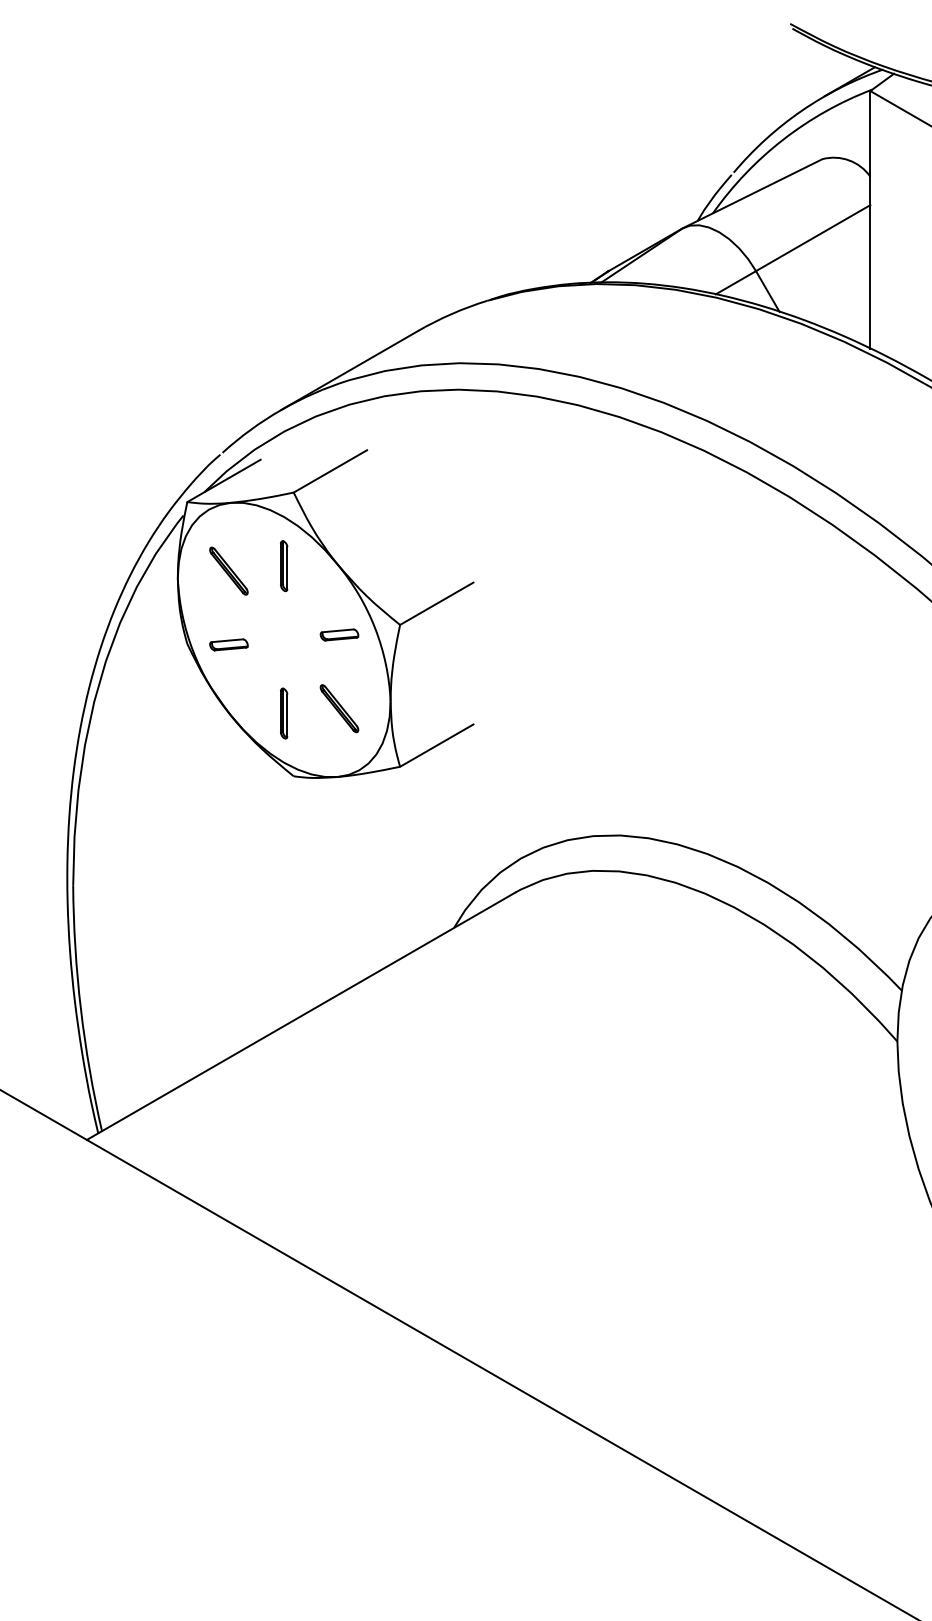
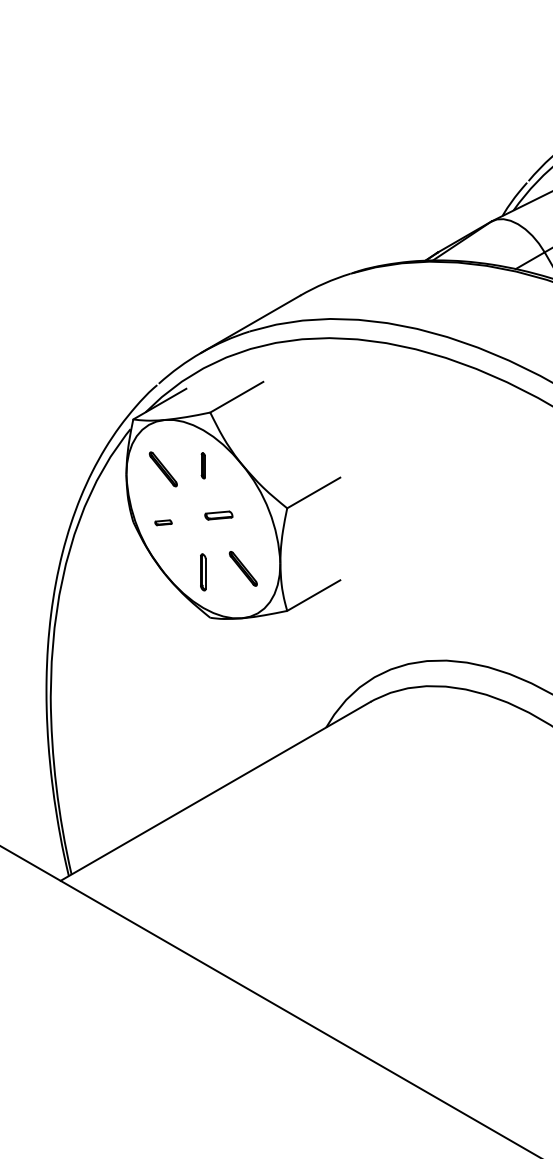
part: (284, 566) -> (203, 466), size x0.7
part: (339, 634) -> (218, 515), moved
part: (228, 644) -> (163, 522), size x0.6

